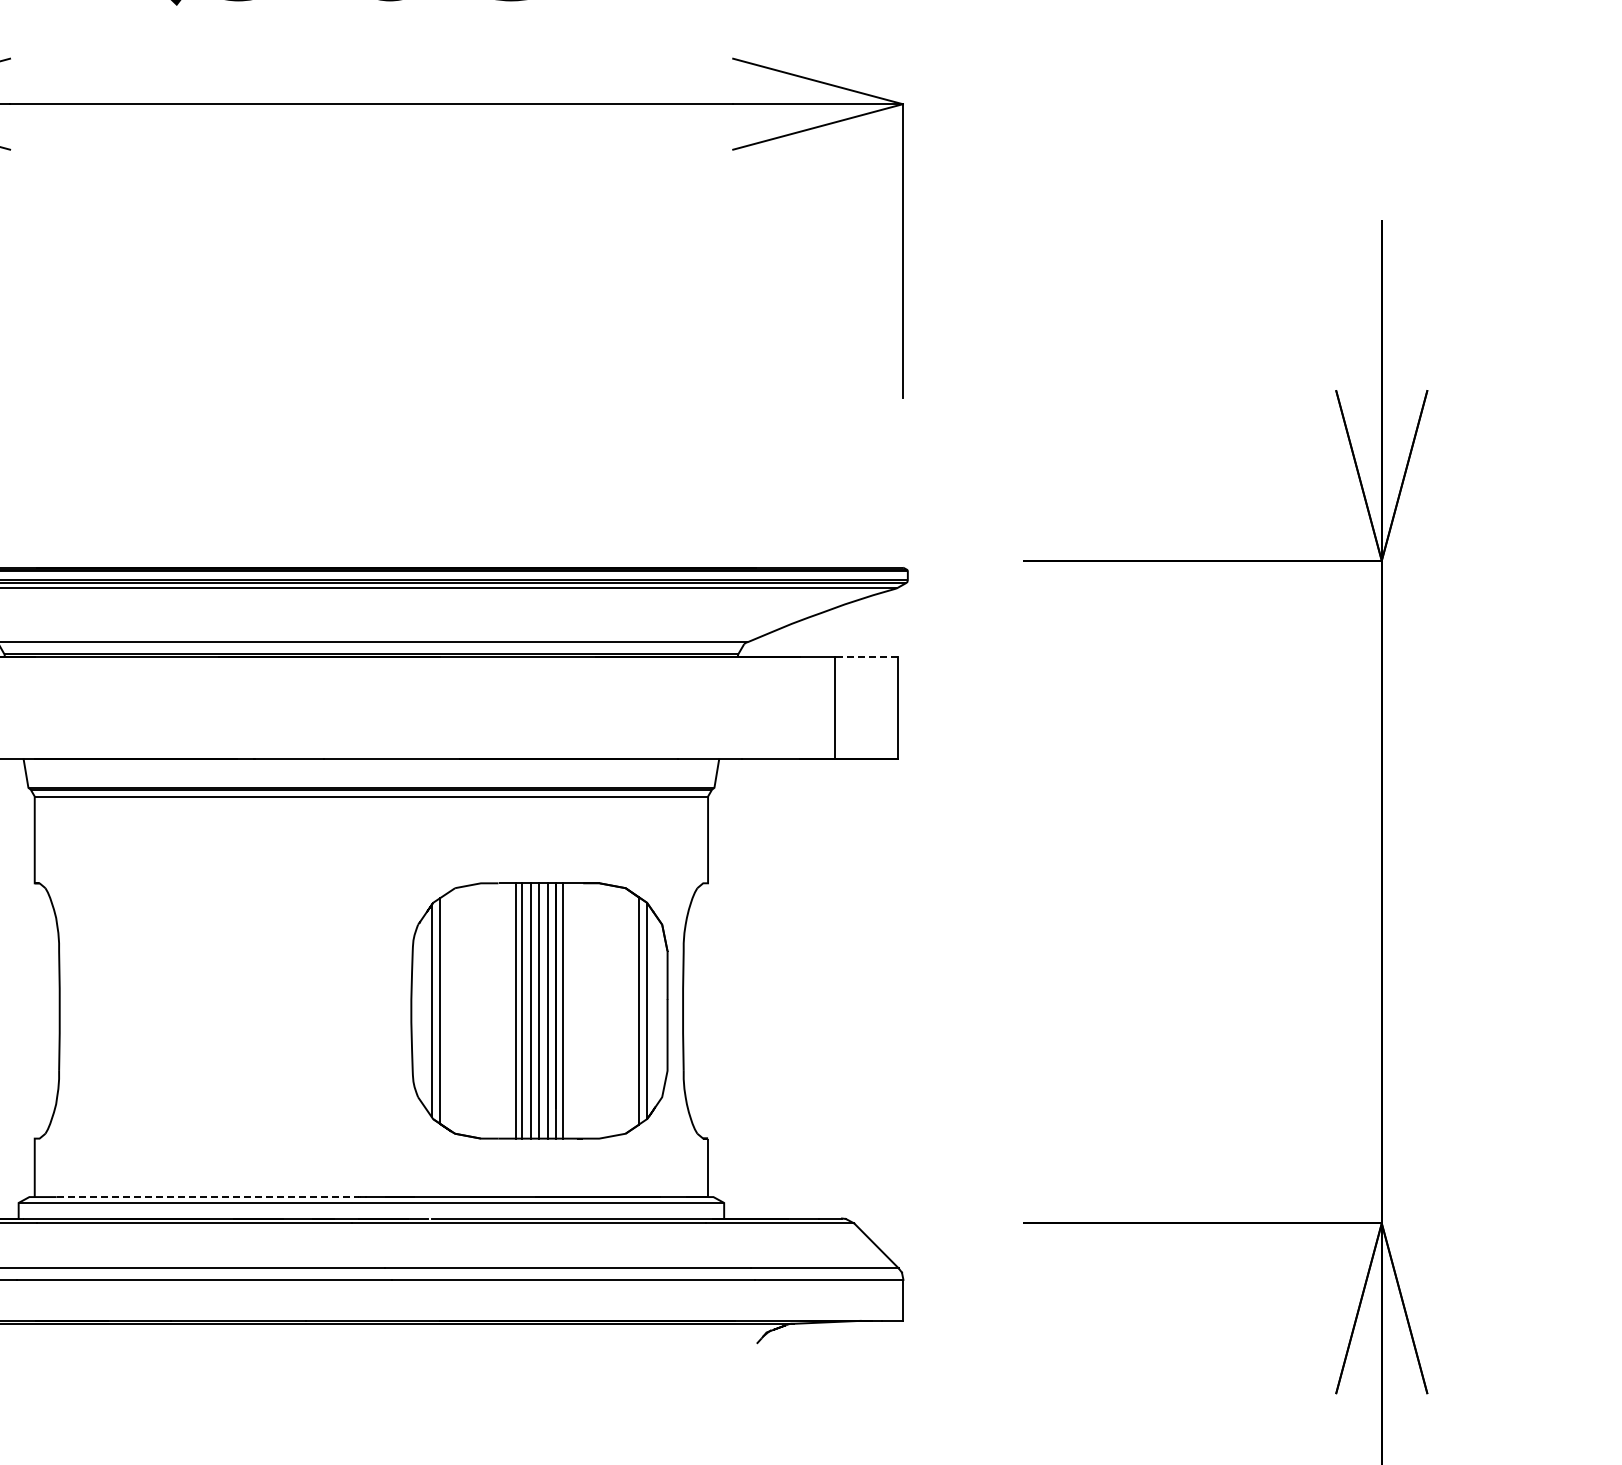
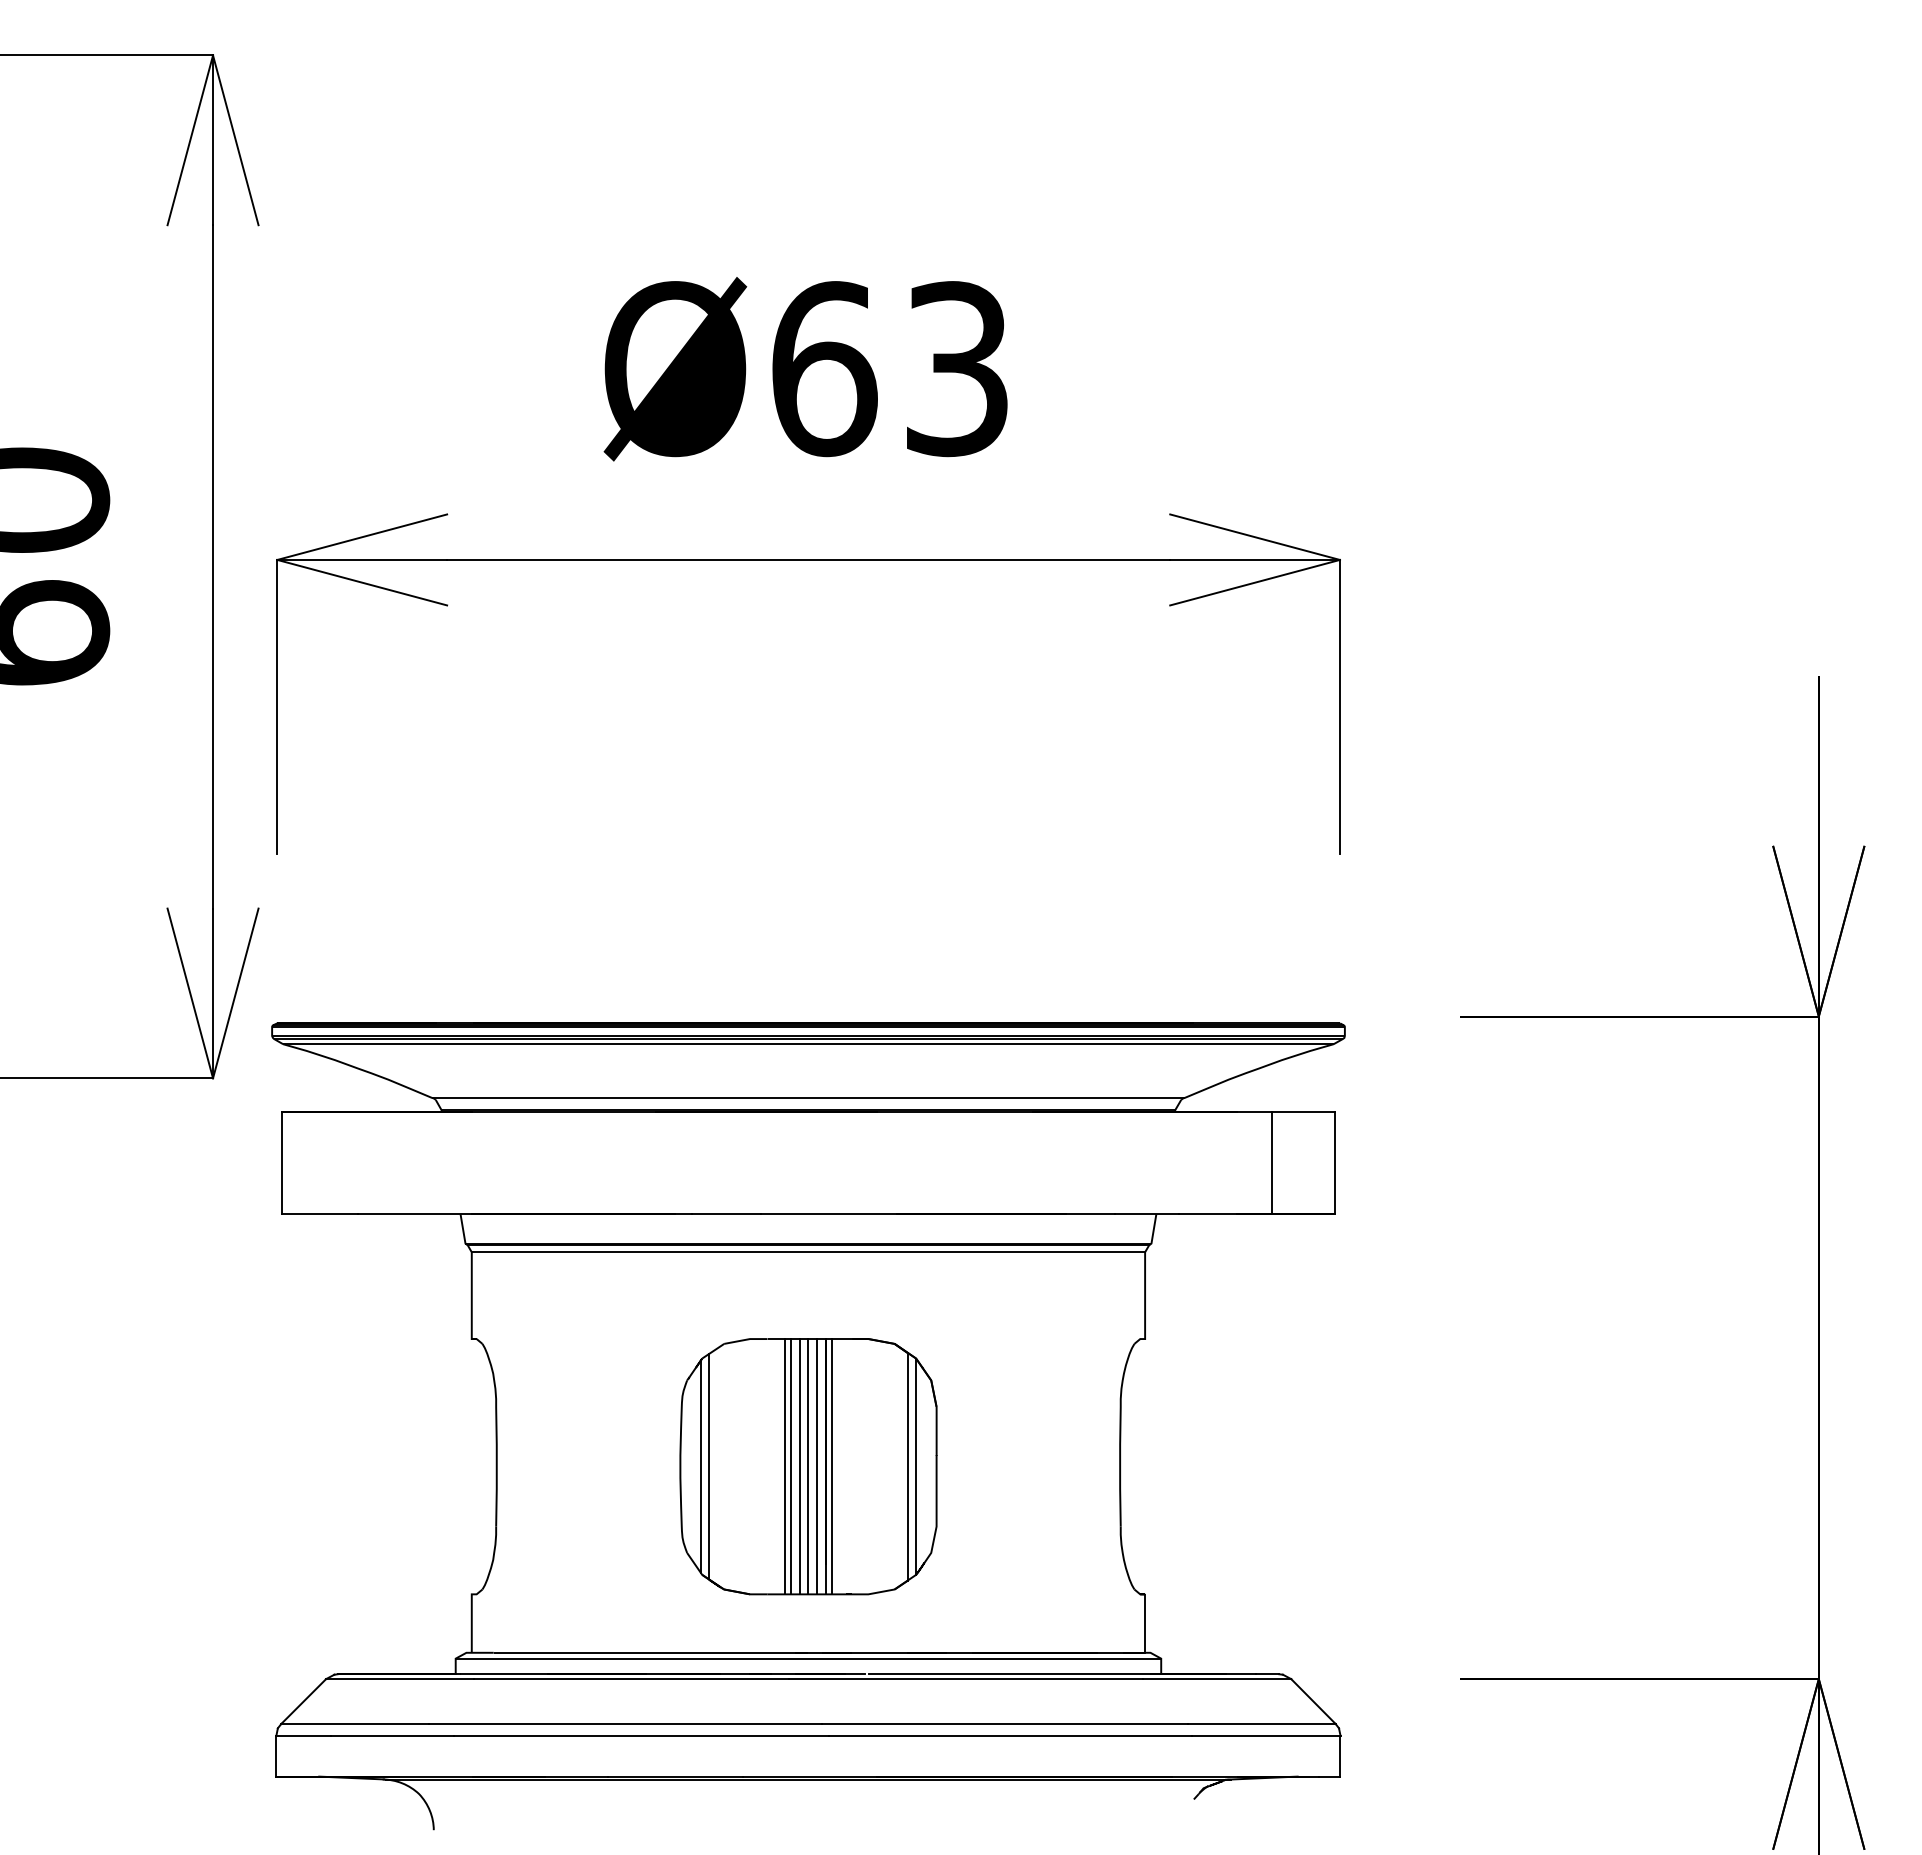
line: (865, 656) -> (1302, 1112), dashed -> solid
part: (539, 1010) -> (808, 1466), moved
line: (221, 1196) -> (658, 1652), dashed -> solid

